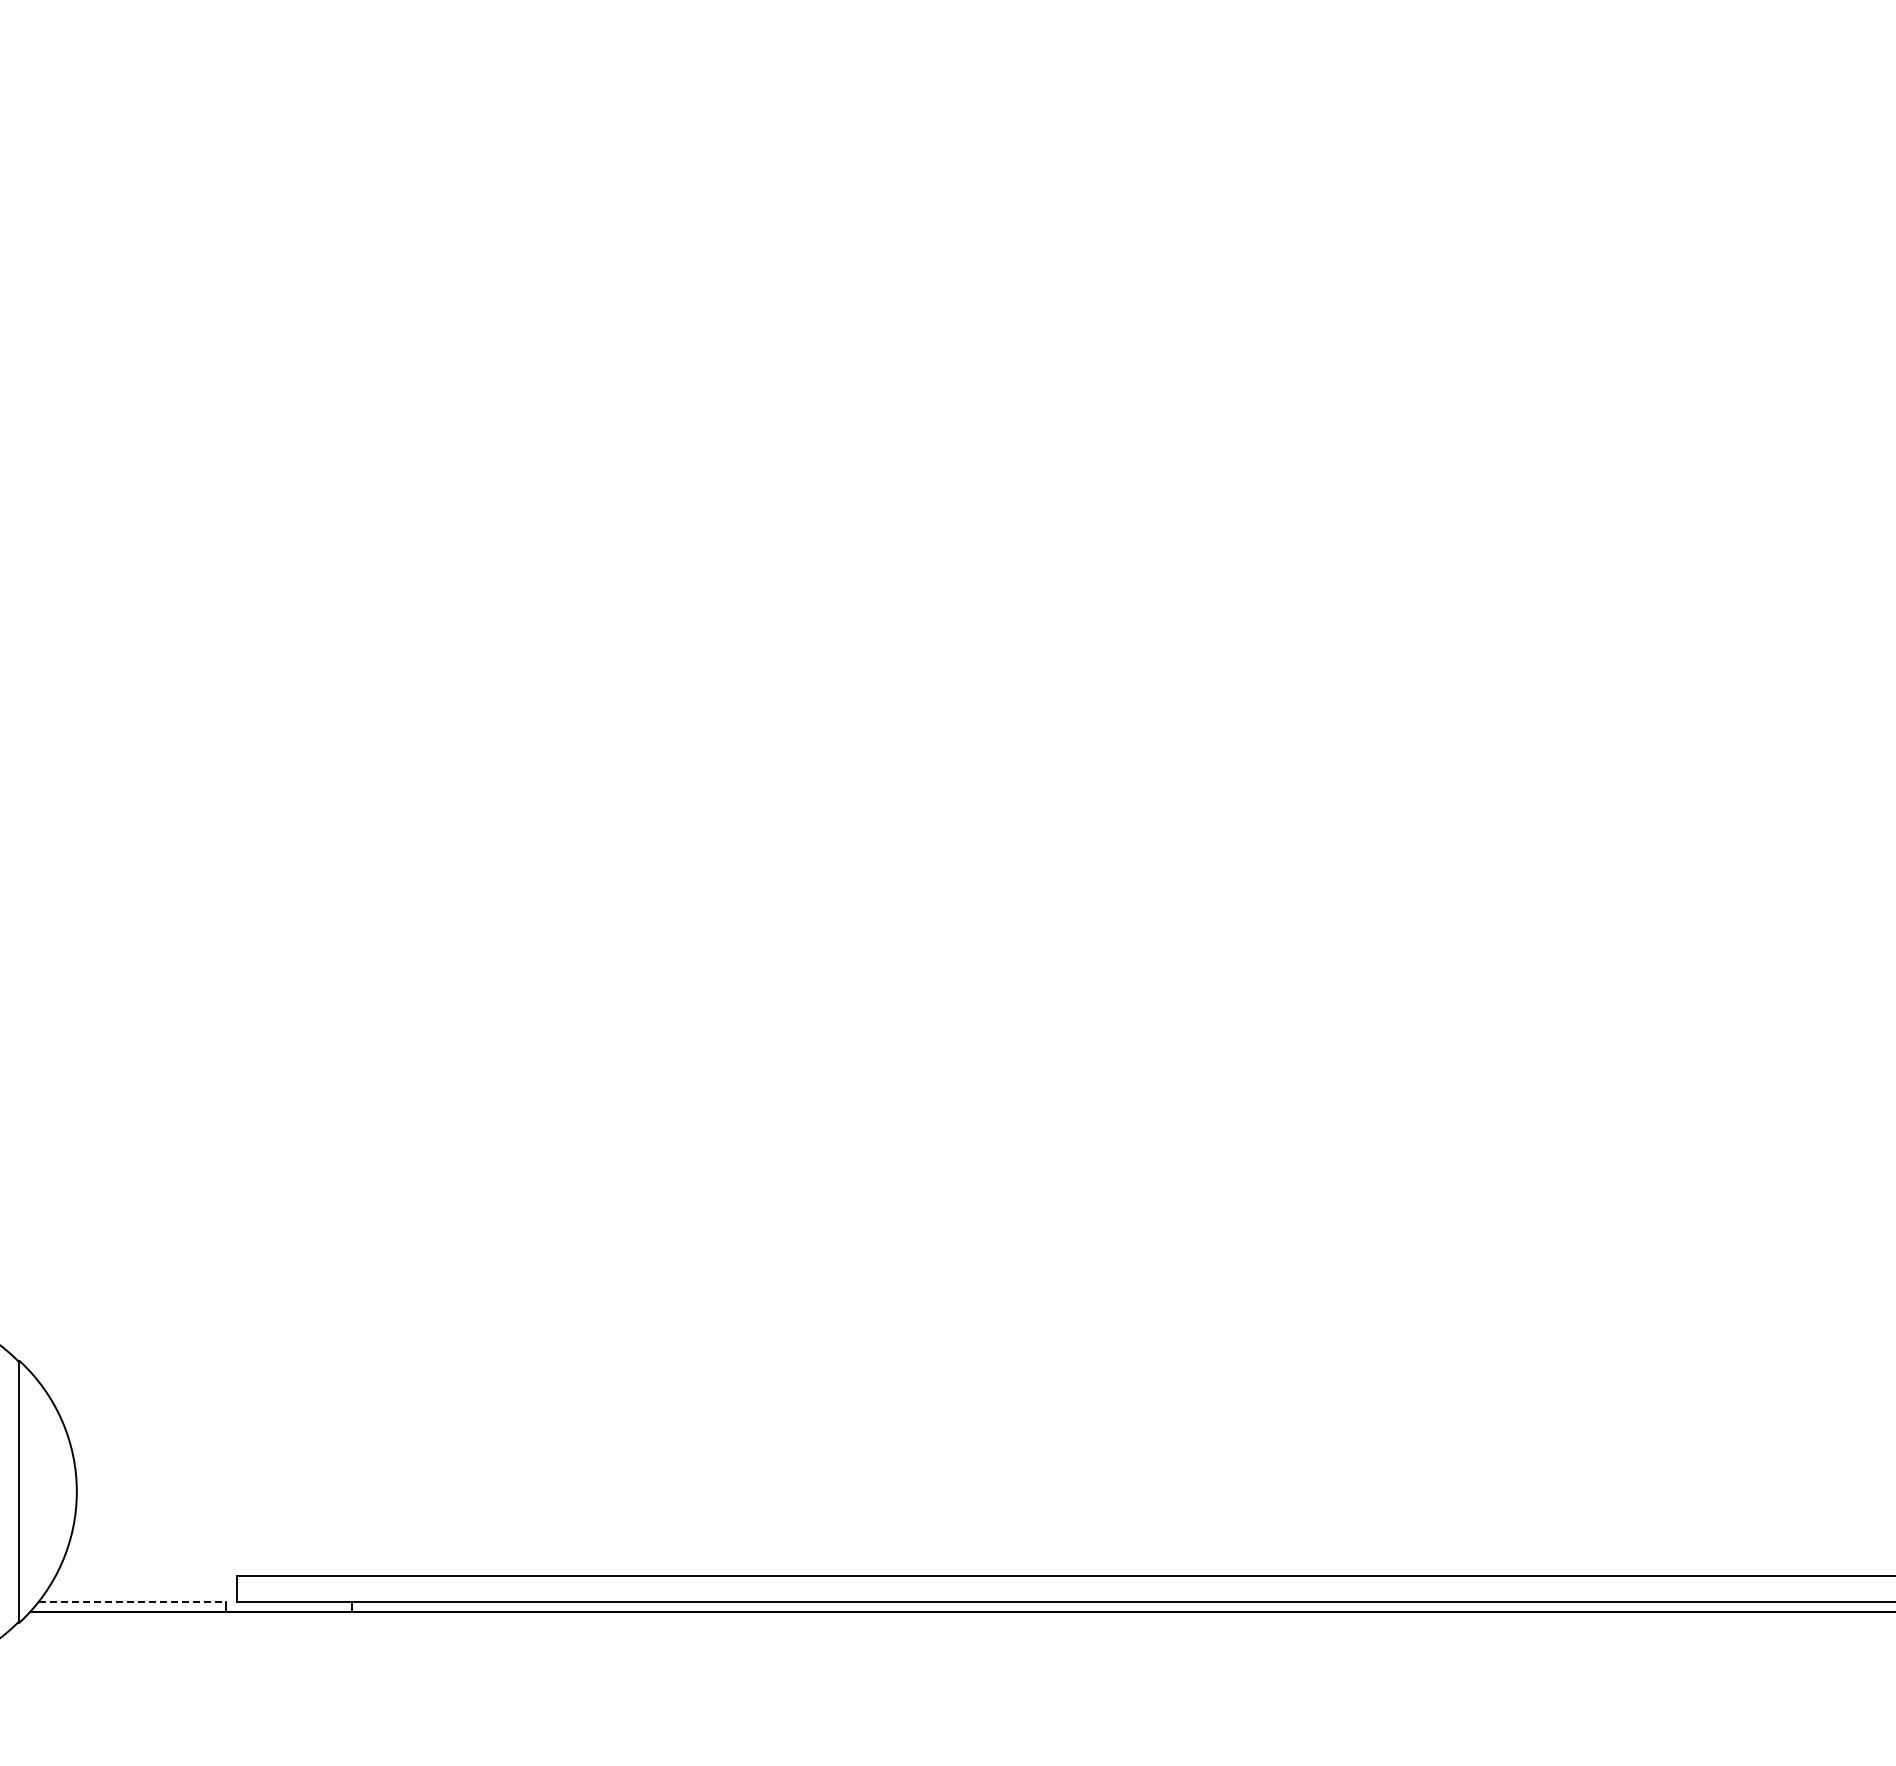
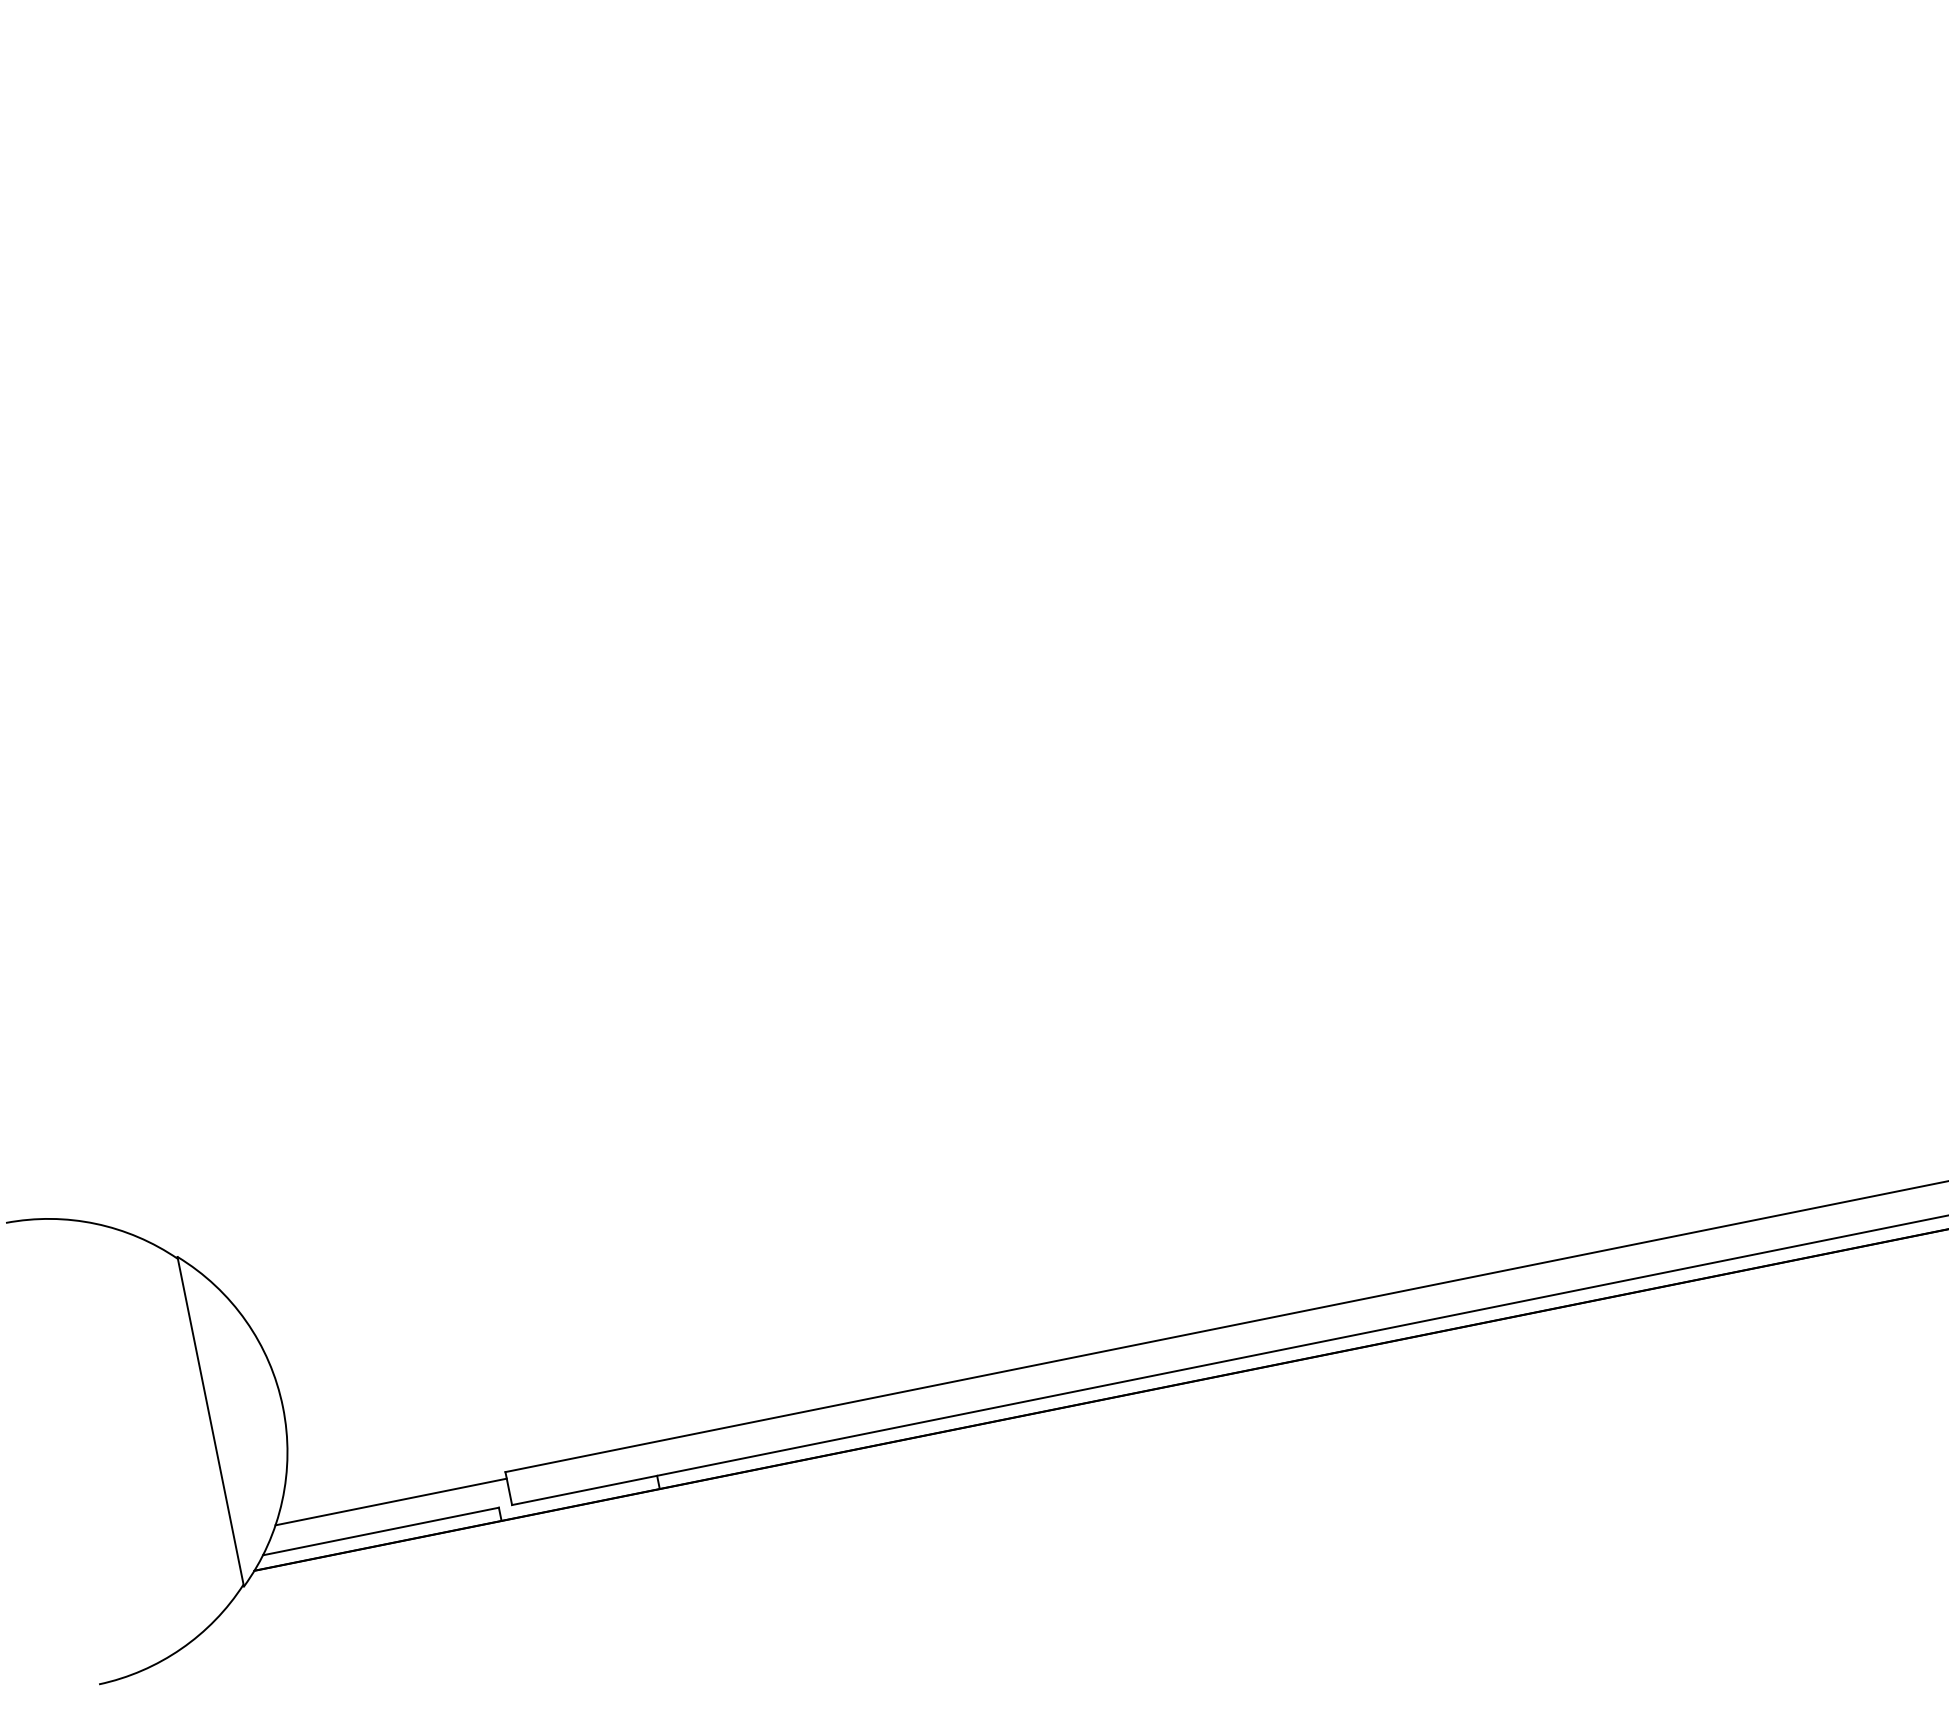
line: (144, 1580) -> (390, 1501), added
line: (132, 1601) -> (380, 1531), dashed -> solid

